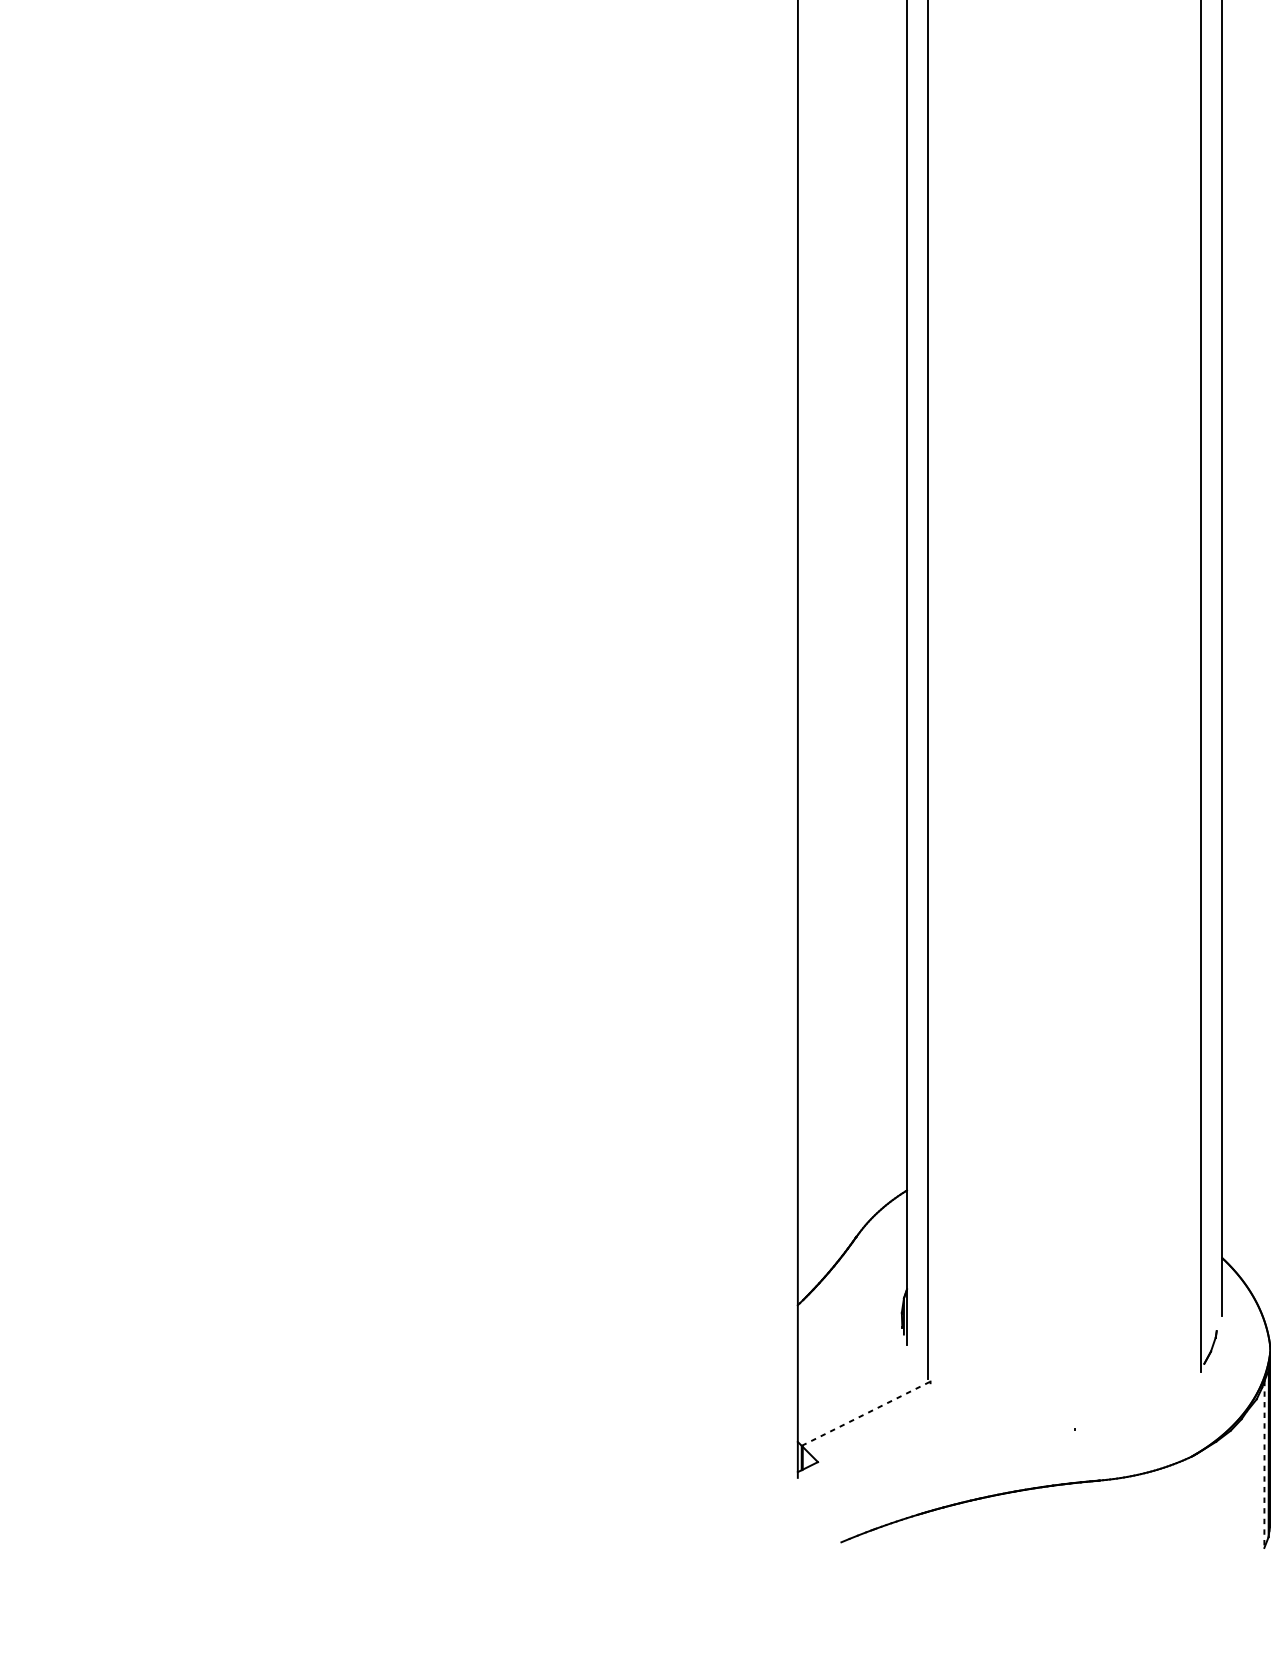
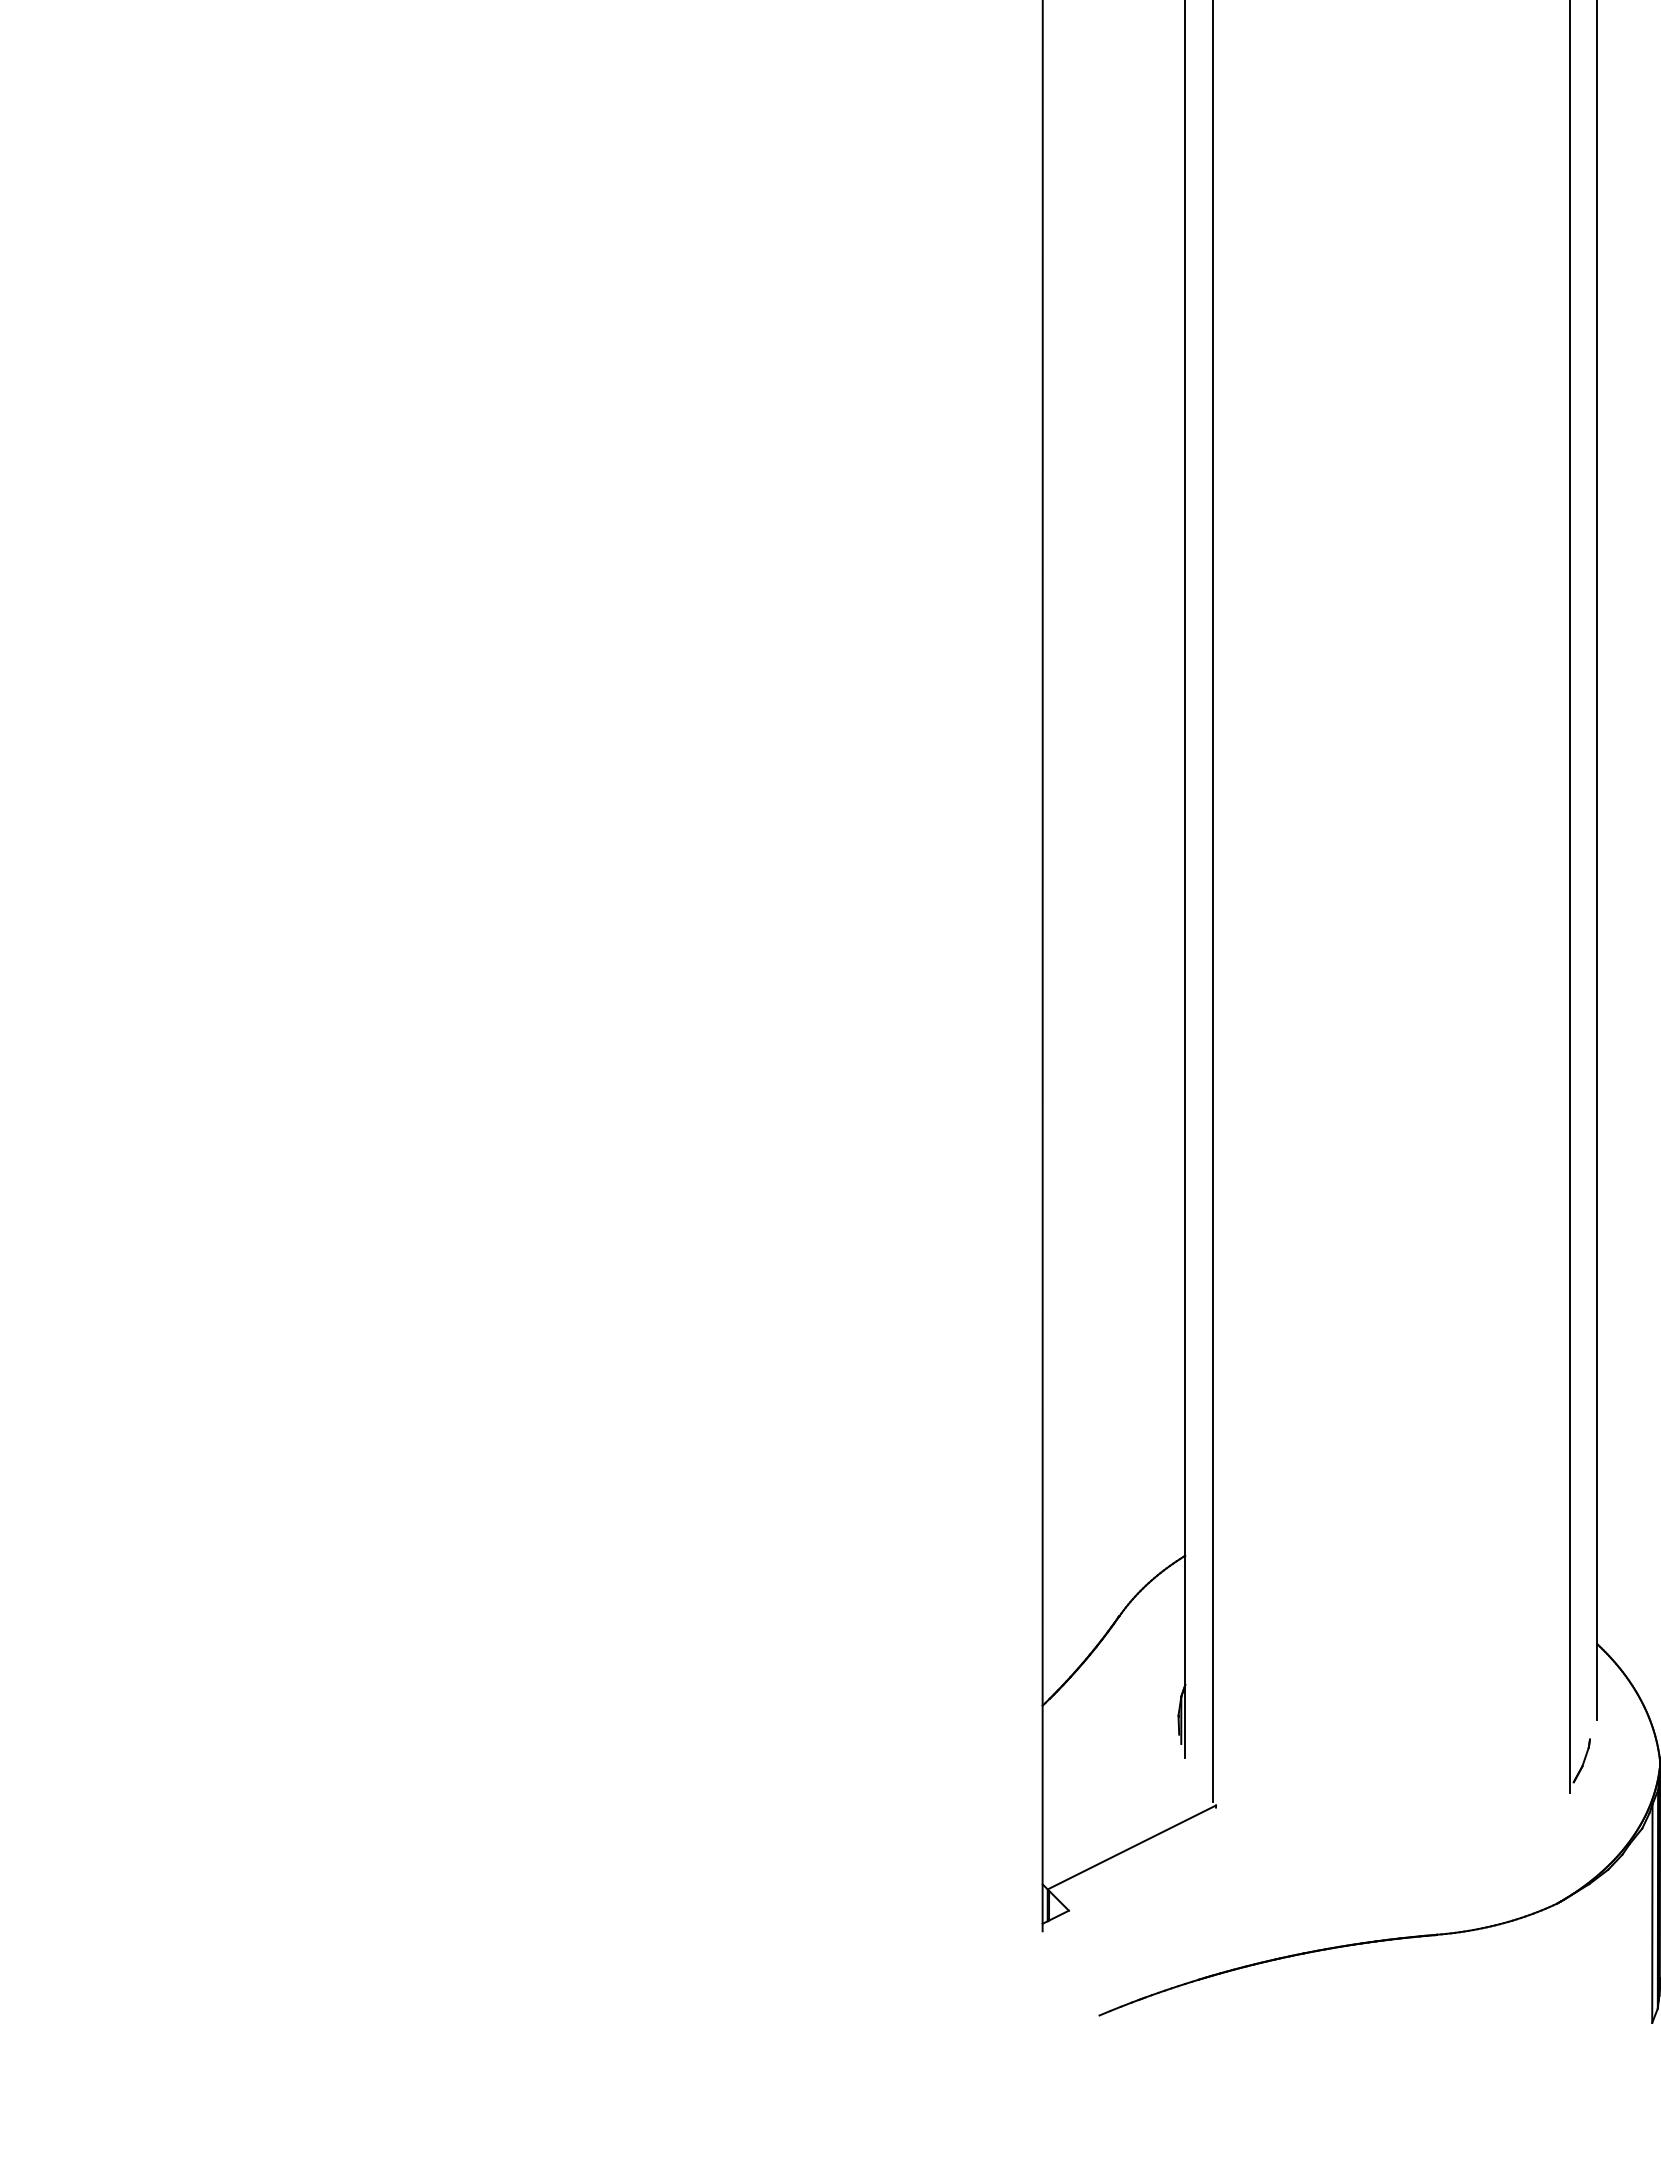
line: (866, 1413) -> (1132, 1847), dashed -> solid
line: (1264, 1465) -> (1652, 1914), dashed -> solid

